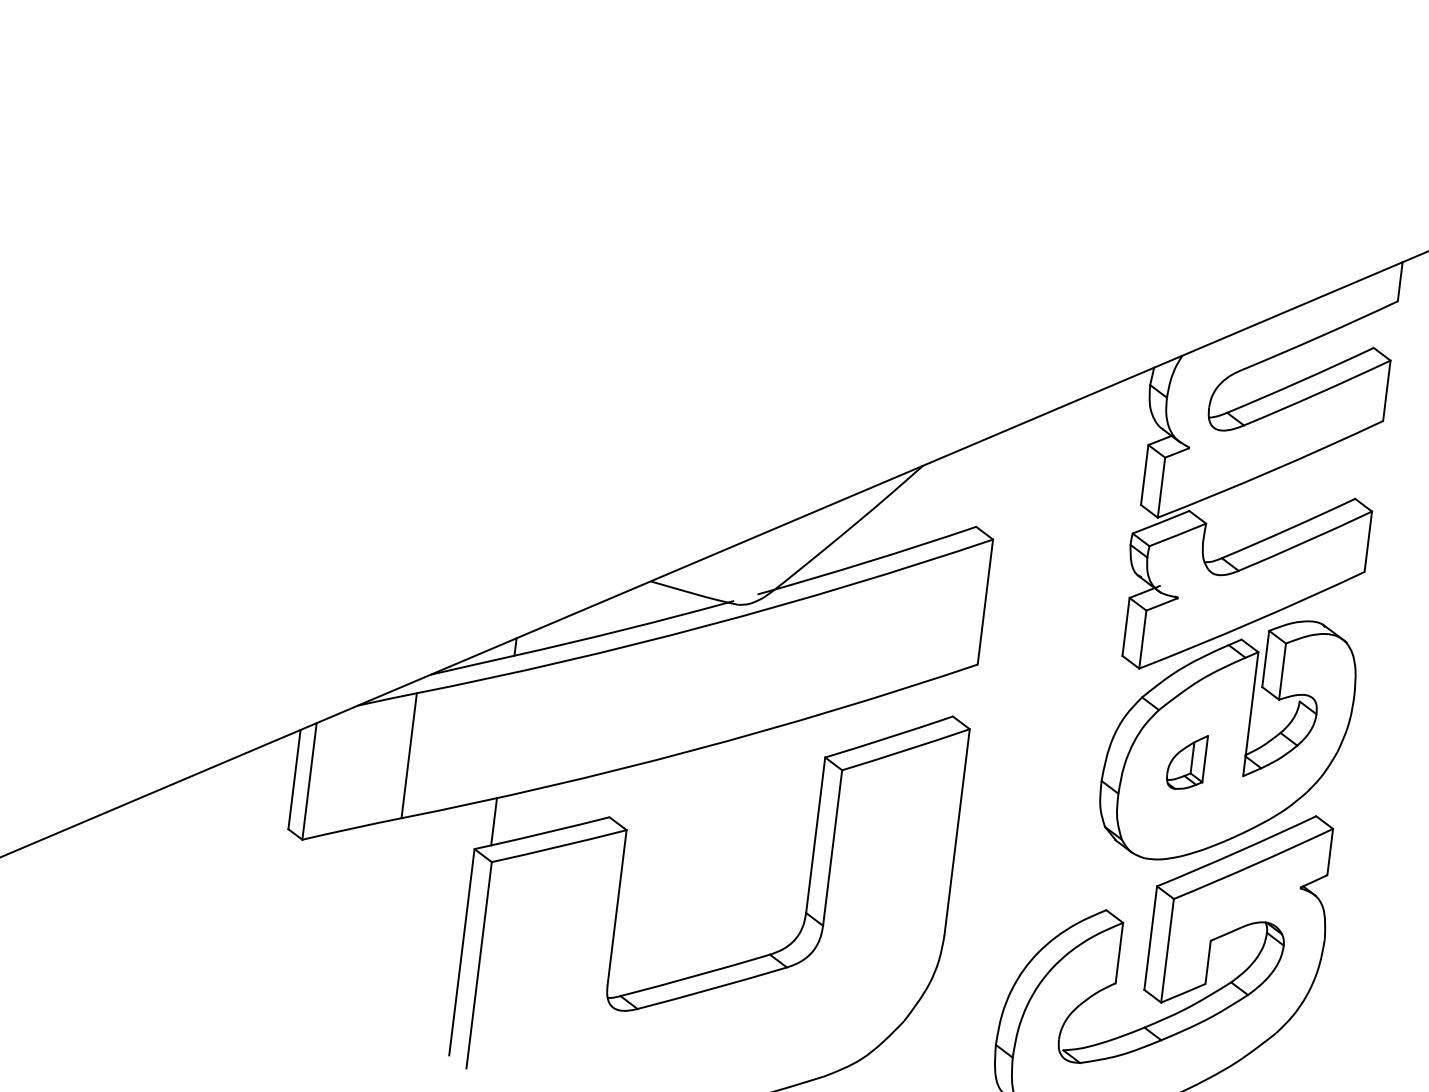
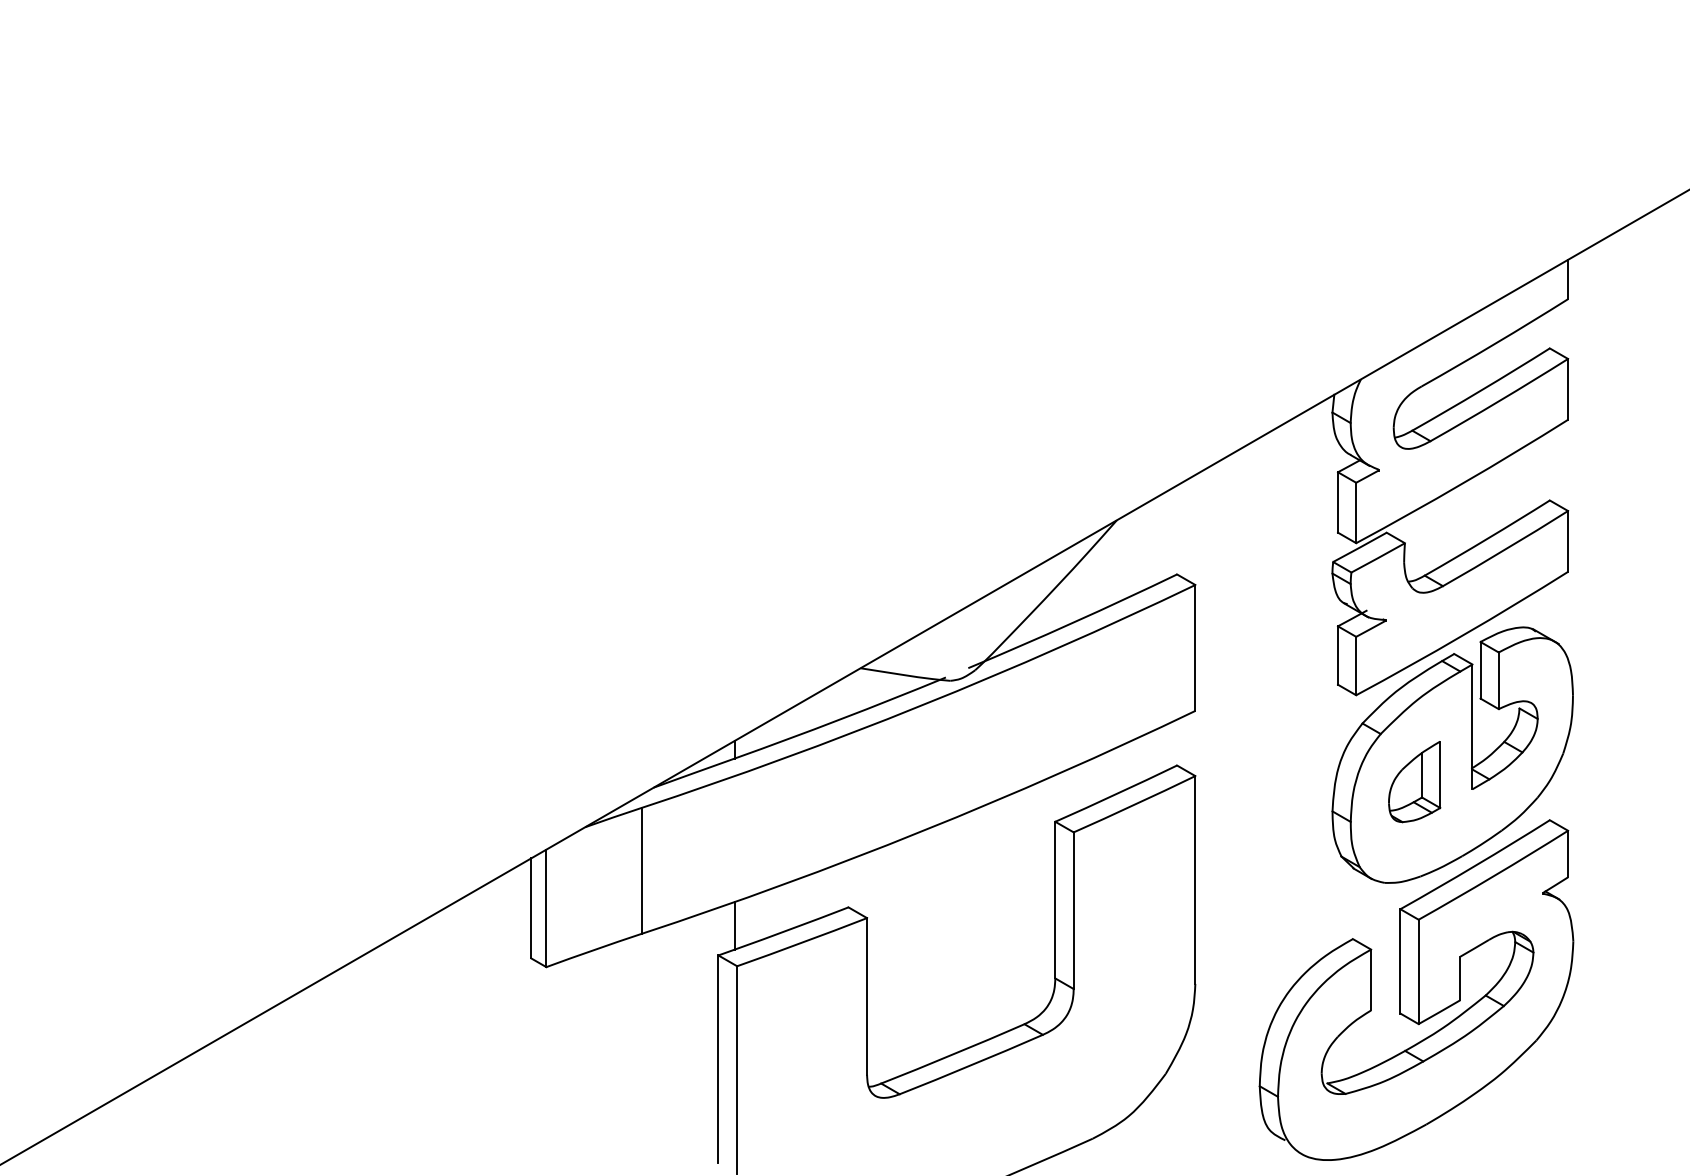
part: (1186, 762) -> (1414, 782), size x1.43

